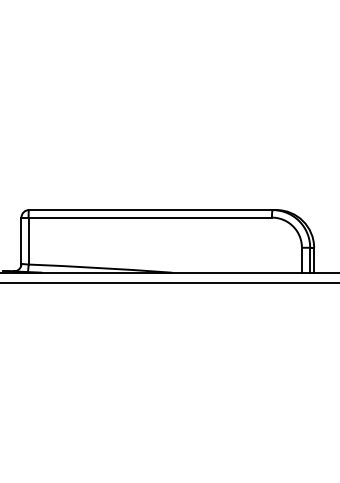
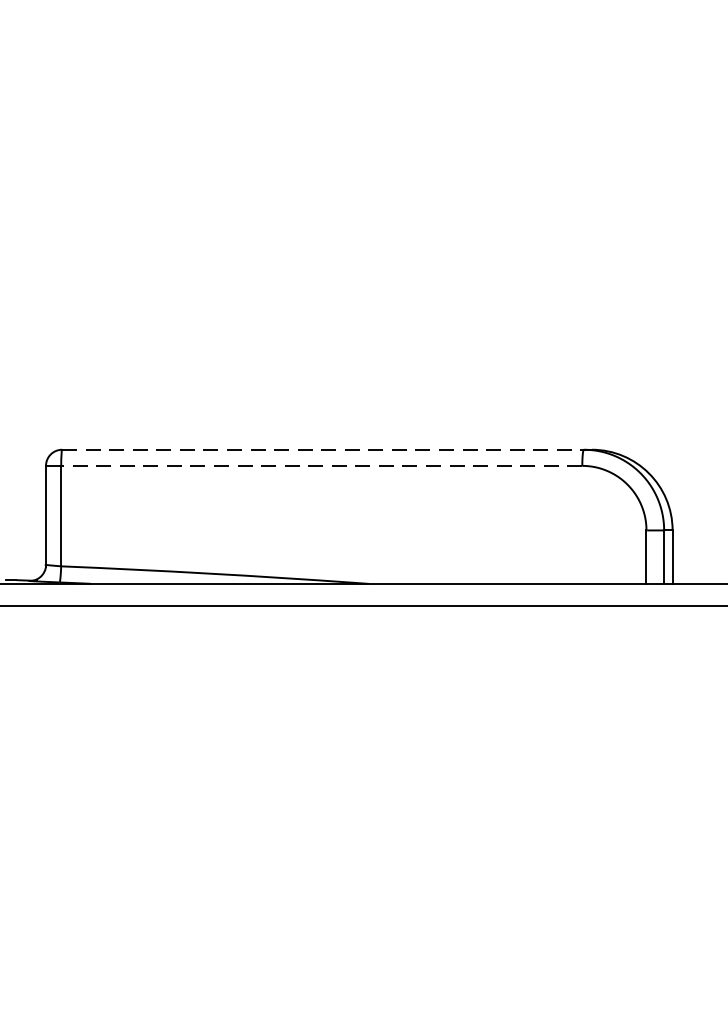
line: (150, 210) -> (322, 450), solid -> dashed
line: (150, 217) -> (322, 465), solid -> dashed

